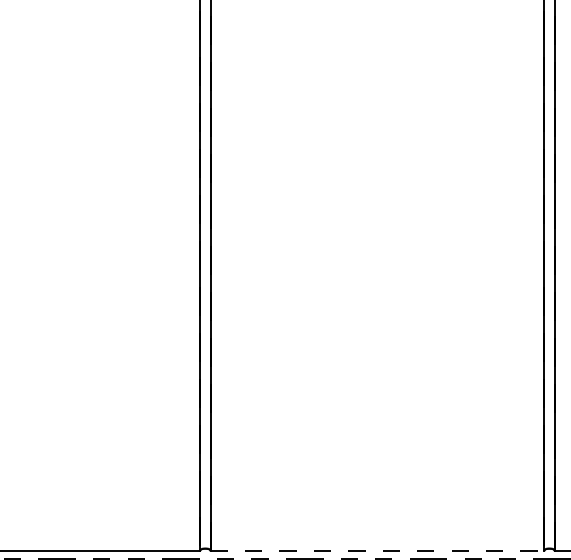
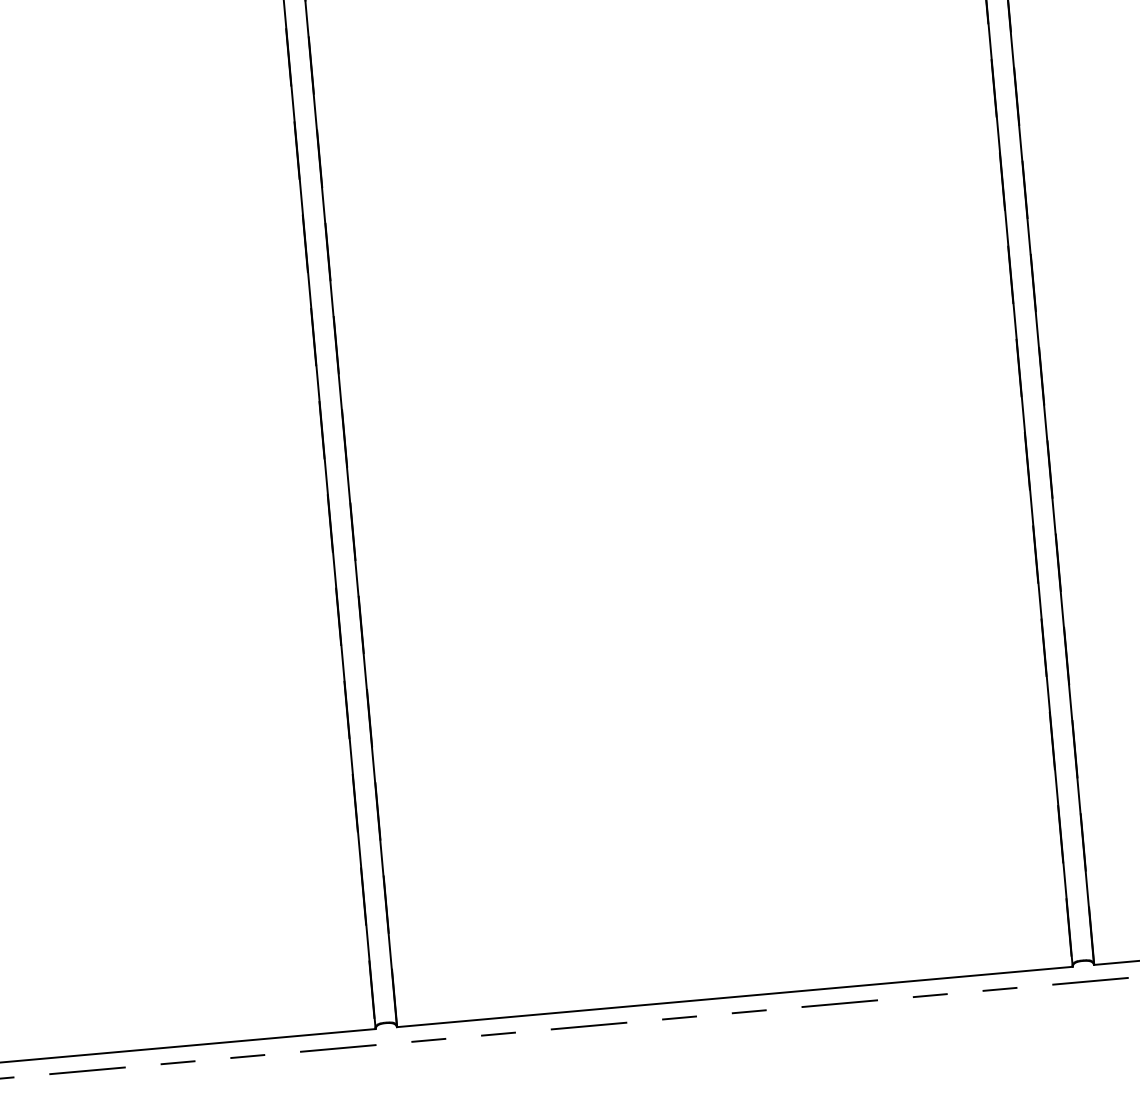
line: (377, 551) -> (735, 997), dashed -> solid

